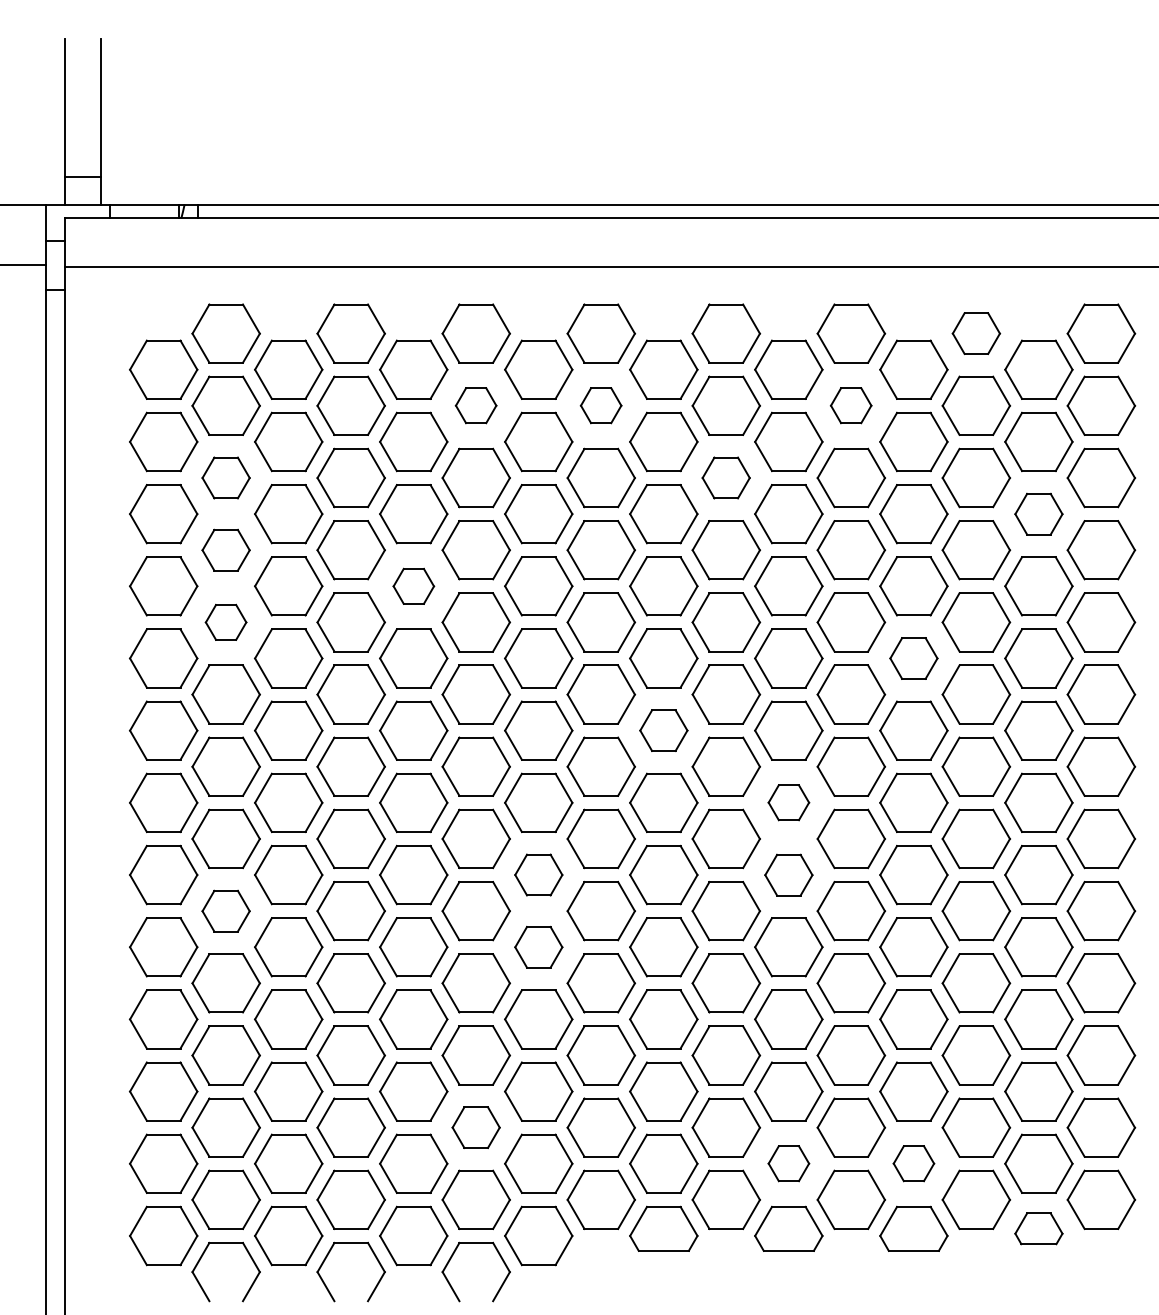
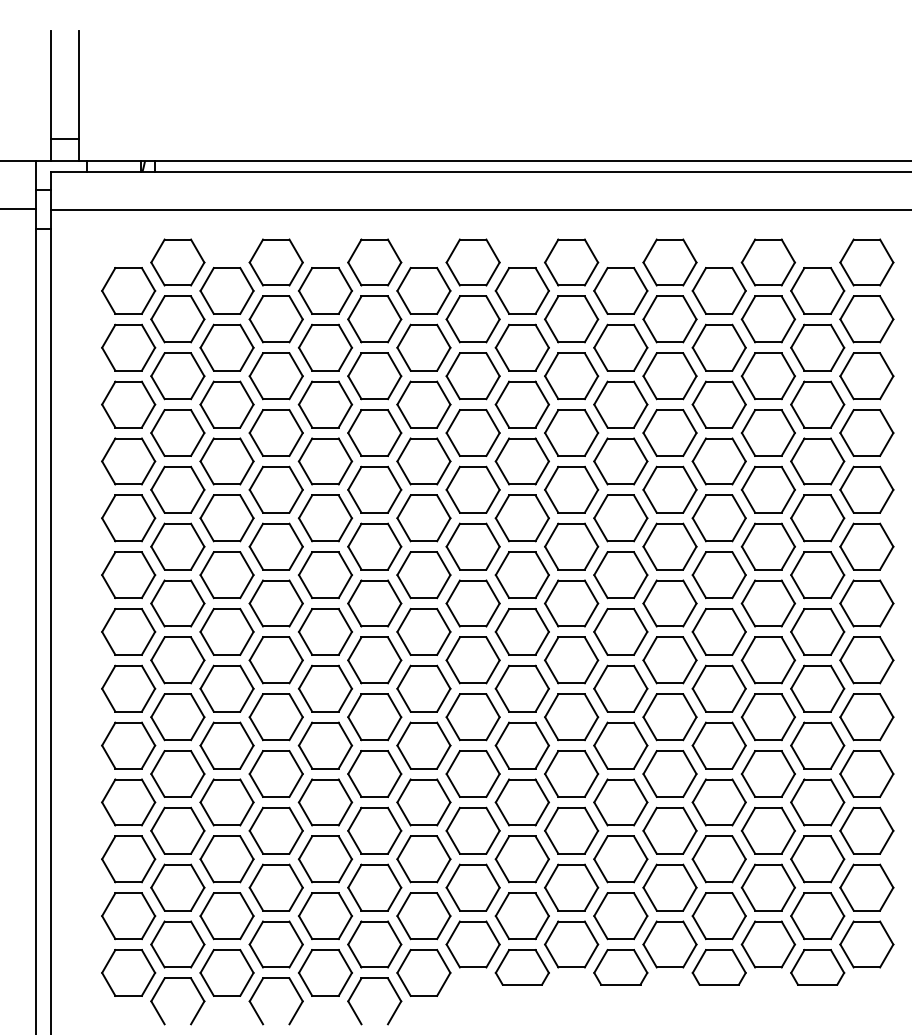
part: (976, 333) -> (768, 262), size x1.43
part: (475, 405) -> (374, 319), size x1.67
part: (600, 405) -> (472, 319), size x1.67
part: (850, 405) -> (669, 319), size x1.67
part: (225, 477) -> (177, 375), size x1.43
part: (725, 477) -> (570, 375), size x1.43
part: (1038, 514) -> (817, 404), size x1.43
part: (225, 550) -> (177, 433), size x1.43
part: (413, 586) -> (325, 461), size x1.67
part: (225, 622) -> (177, 489), size x1.67
part: (913, 658) -> (718, 518), size x1.43
part: (663, 730) -> (522, 574), size x1.43
part: (788, 802) -> (620, 631), size x1.67
part: (538, 874) -> (423, 688), size x1.43
part: (788, 875) -> (620, 689), size x1.43
part: (225, 911) -> (177, 717), size x1.43
part: (538, 947) -> (423, 745), size x1.43
part: (475, 1127) -> (374, 887), size x1.43
part: (788, 1163) -> (620, 915), size x1.67
part: (913, 1163) -> (718, 915), size x1.67
part: (1038, 1228) -> (817, 967), size x1.43

